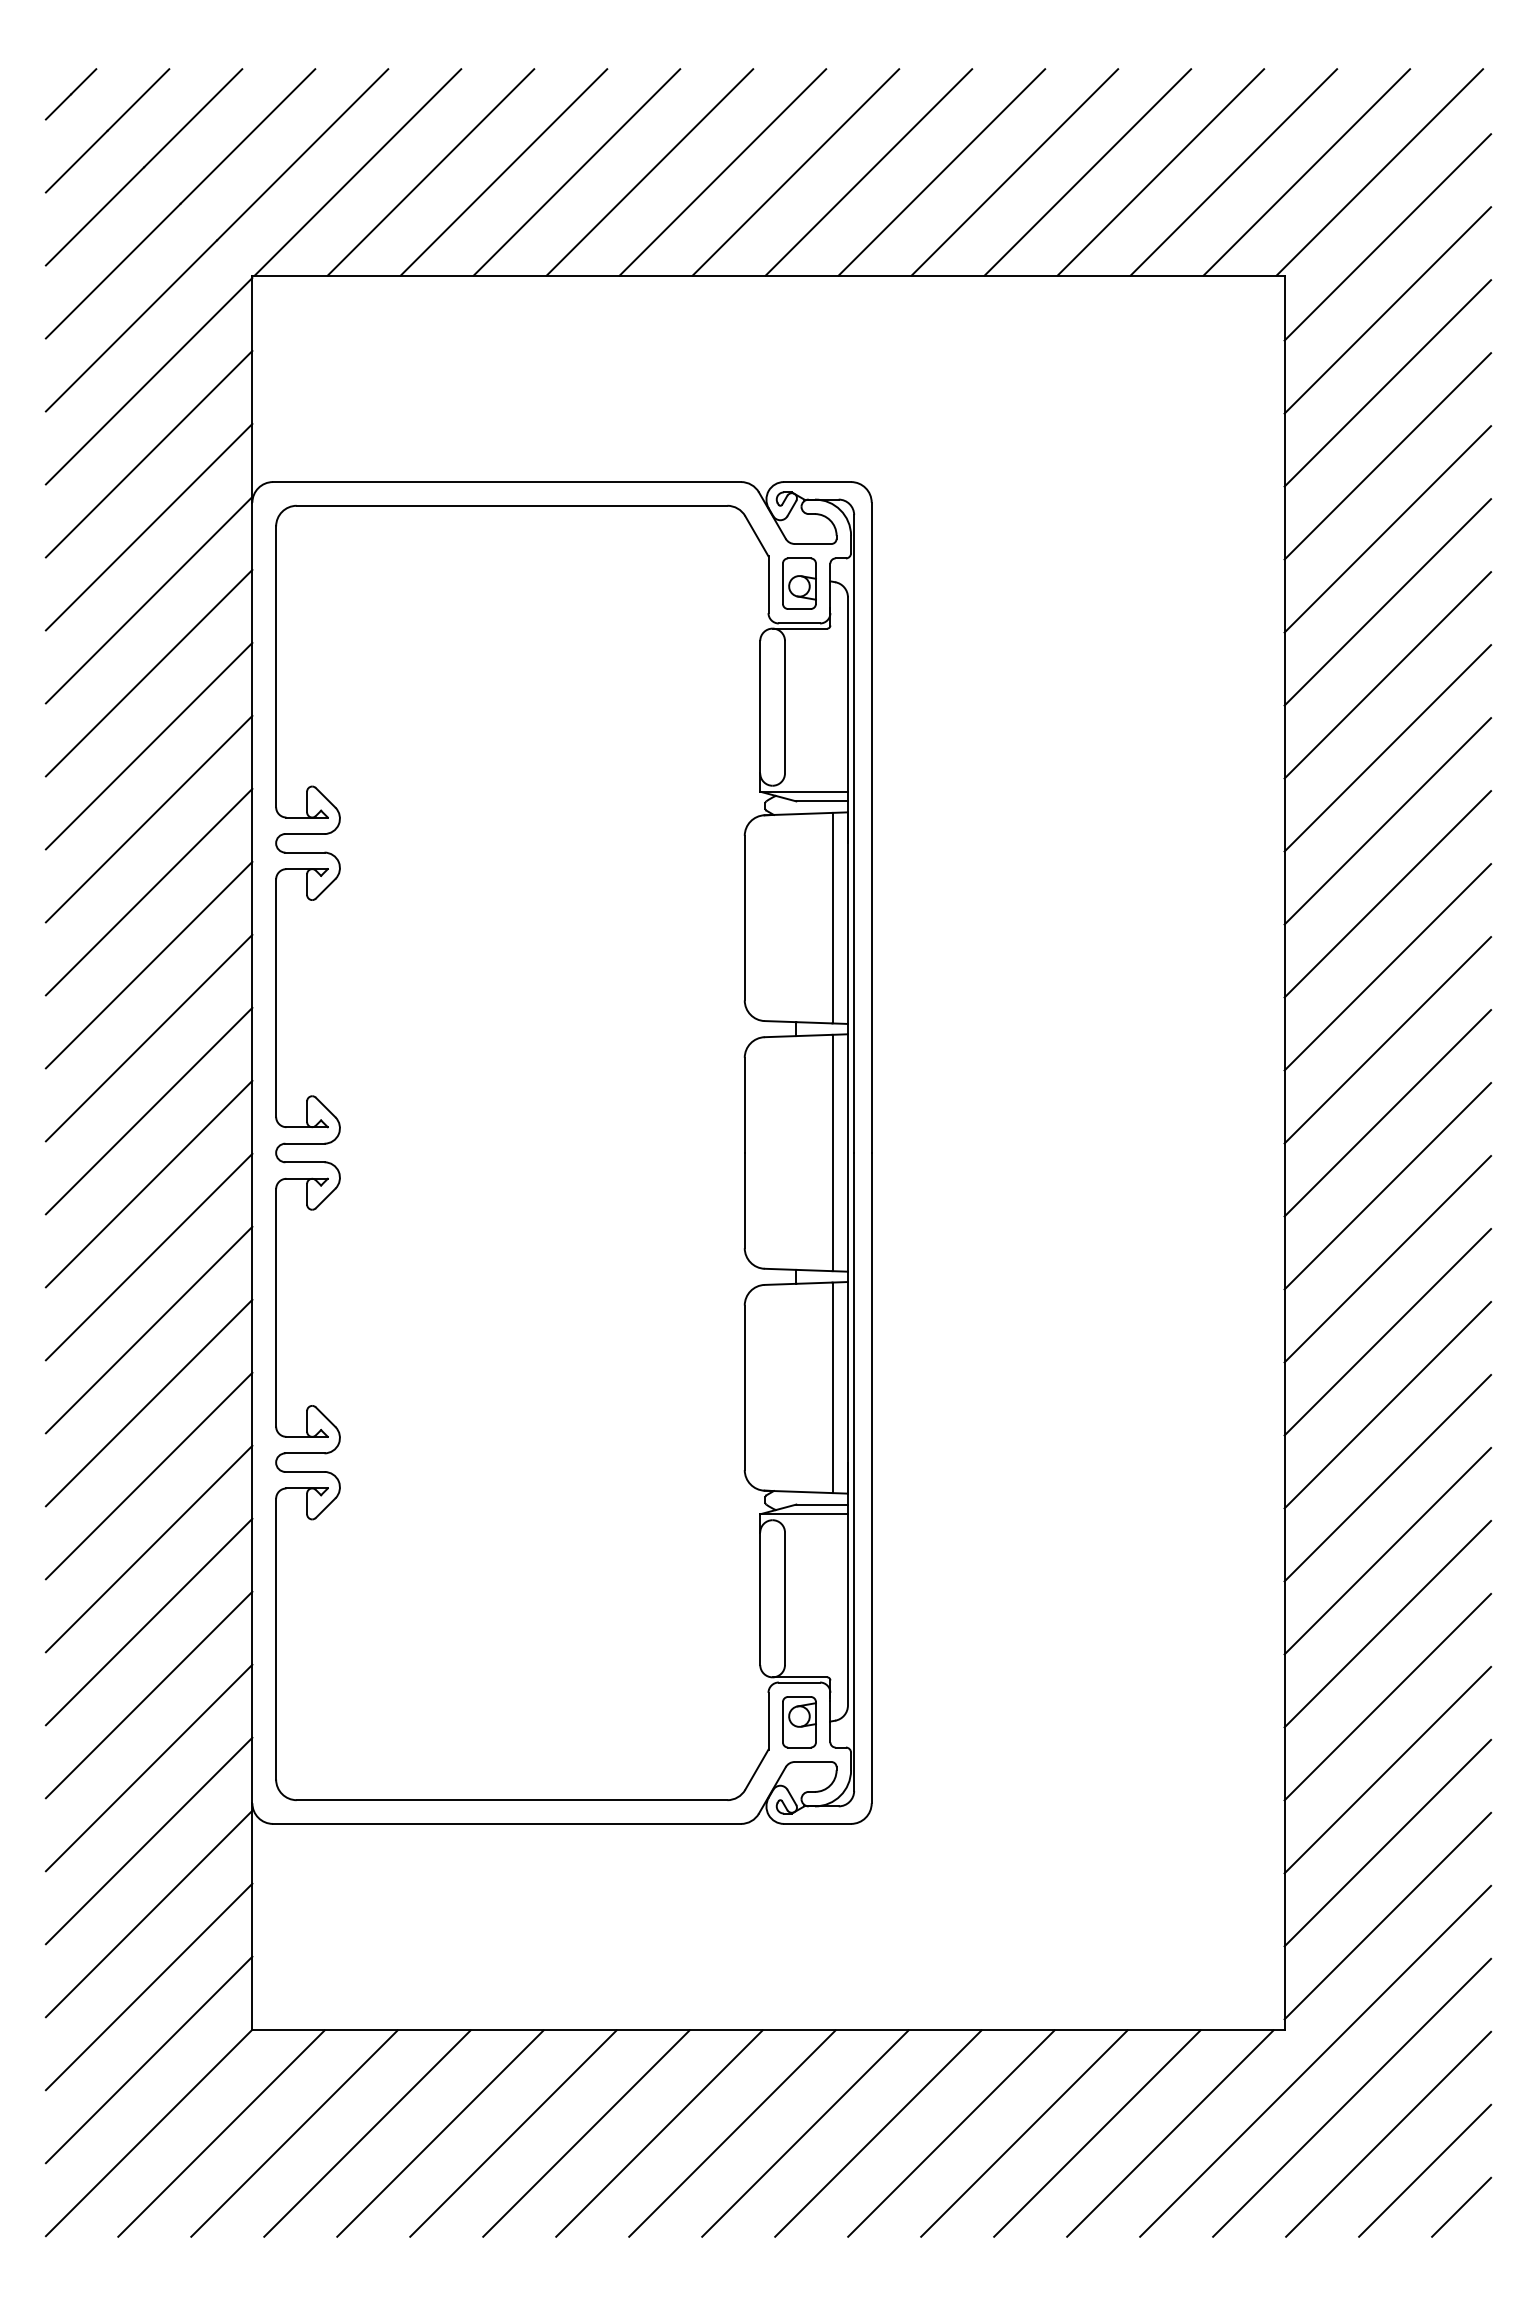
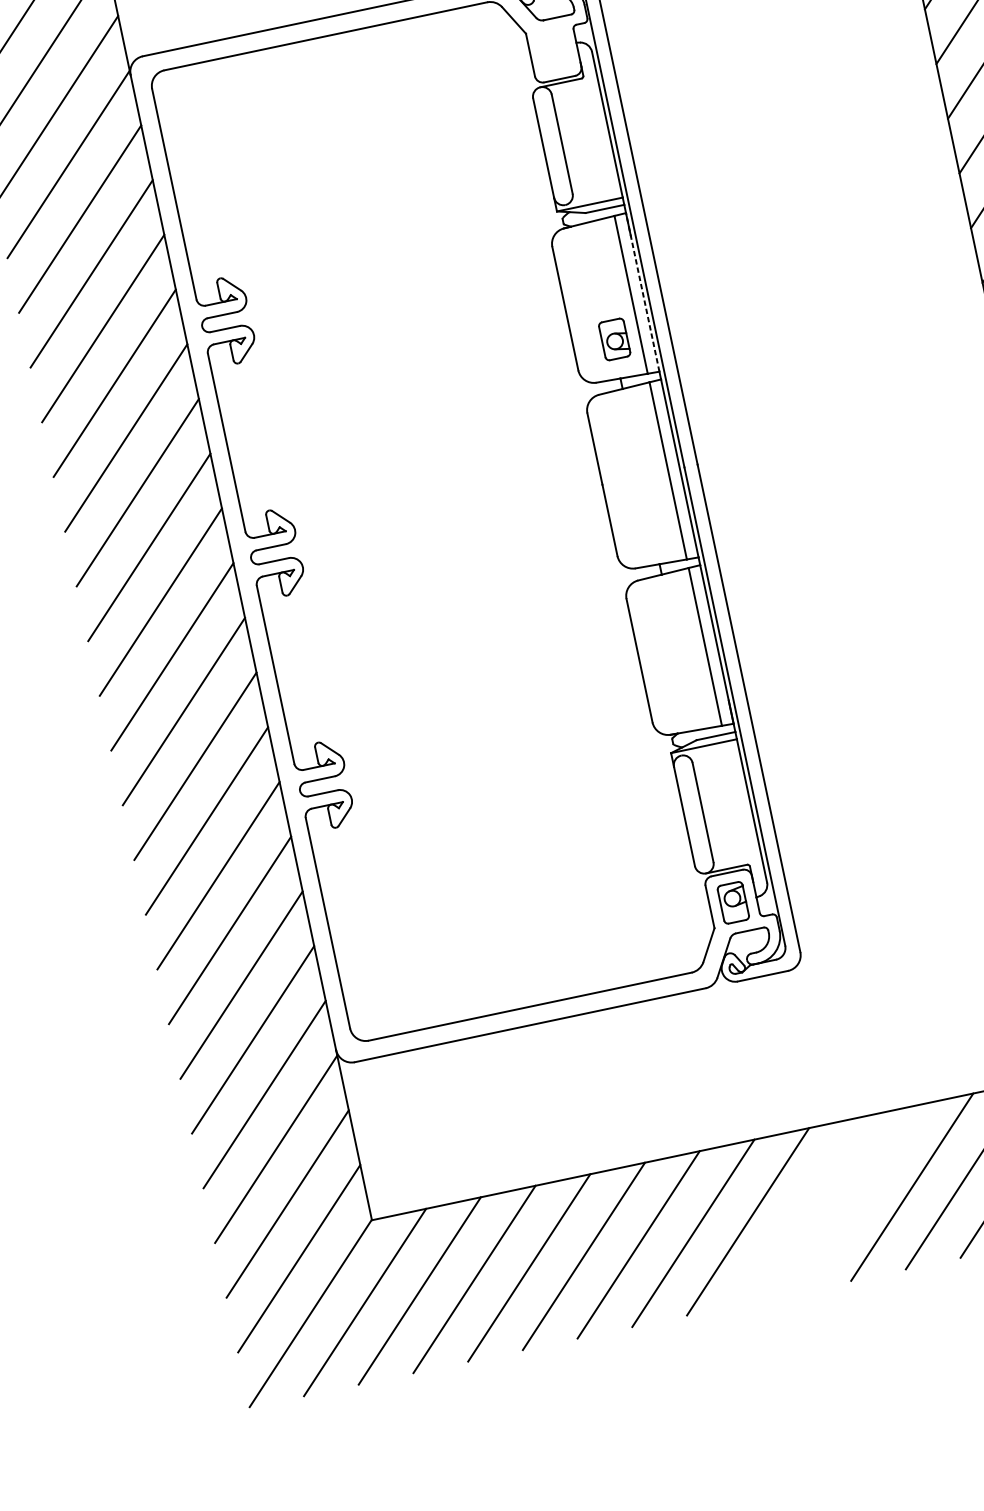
part: (799, 583) -> (614, 339), moved
line: (847, 918) -> (642, 292), solid -> dashed
line: (805, 2133) -> (802, 1210), removed
line: (878, 2133) -> (857, 1198), removed

